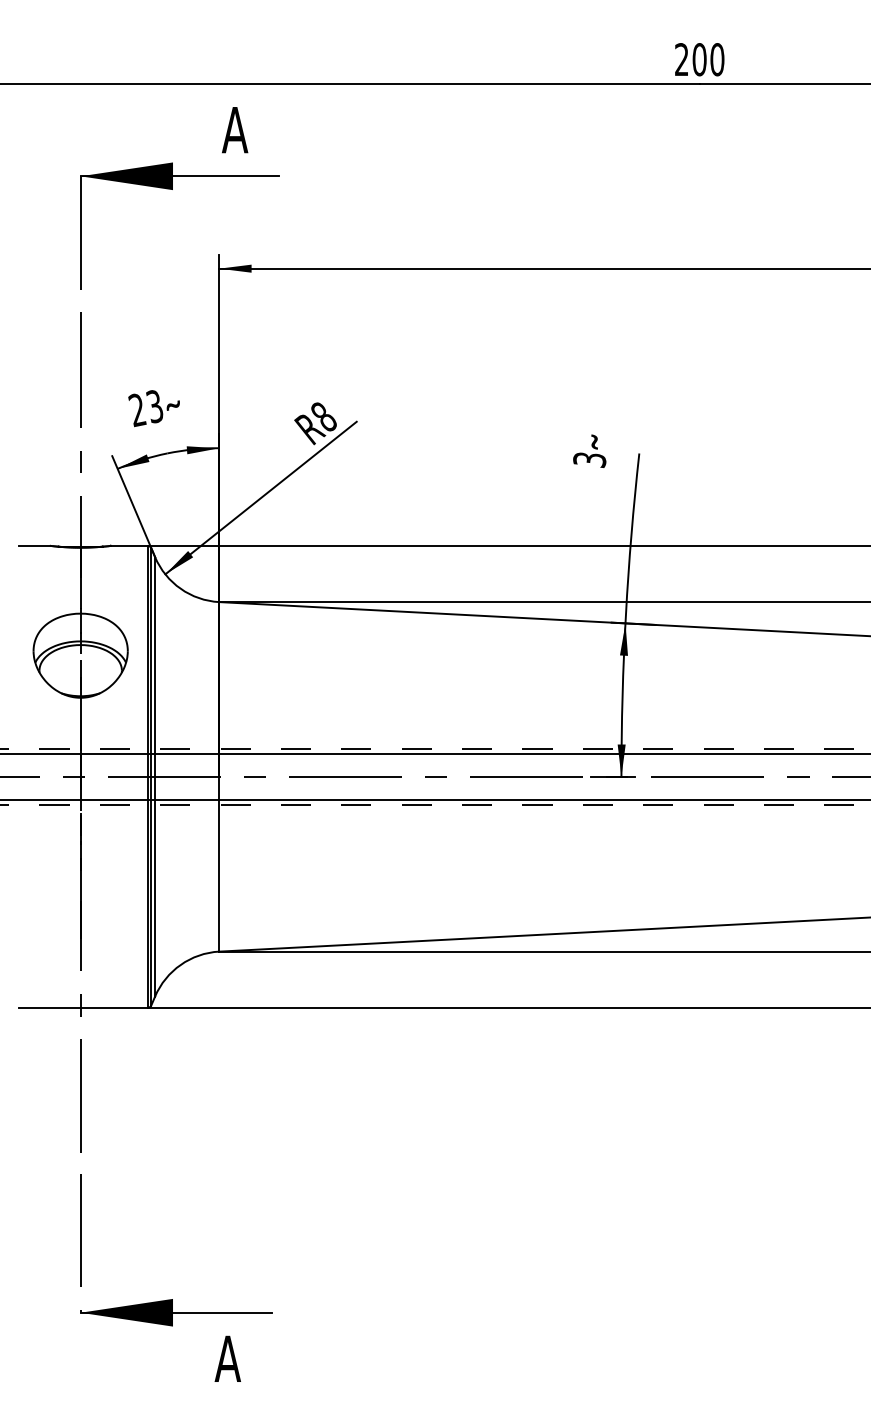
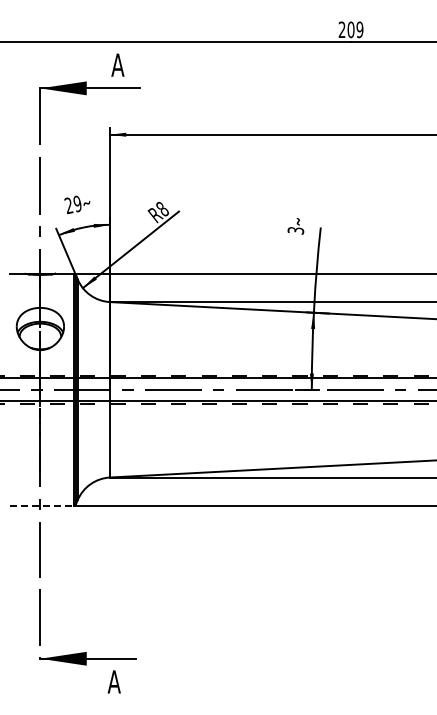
text: (716, 60) -> (359, 30), 200 -> 209
text: (154, 405) -> (77, 203), 23 -> 29
line: (84, 1007) -> (42, 505), solid -> dashed

